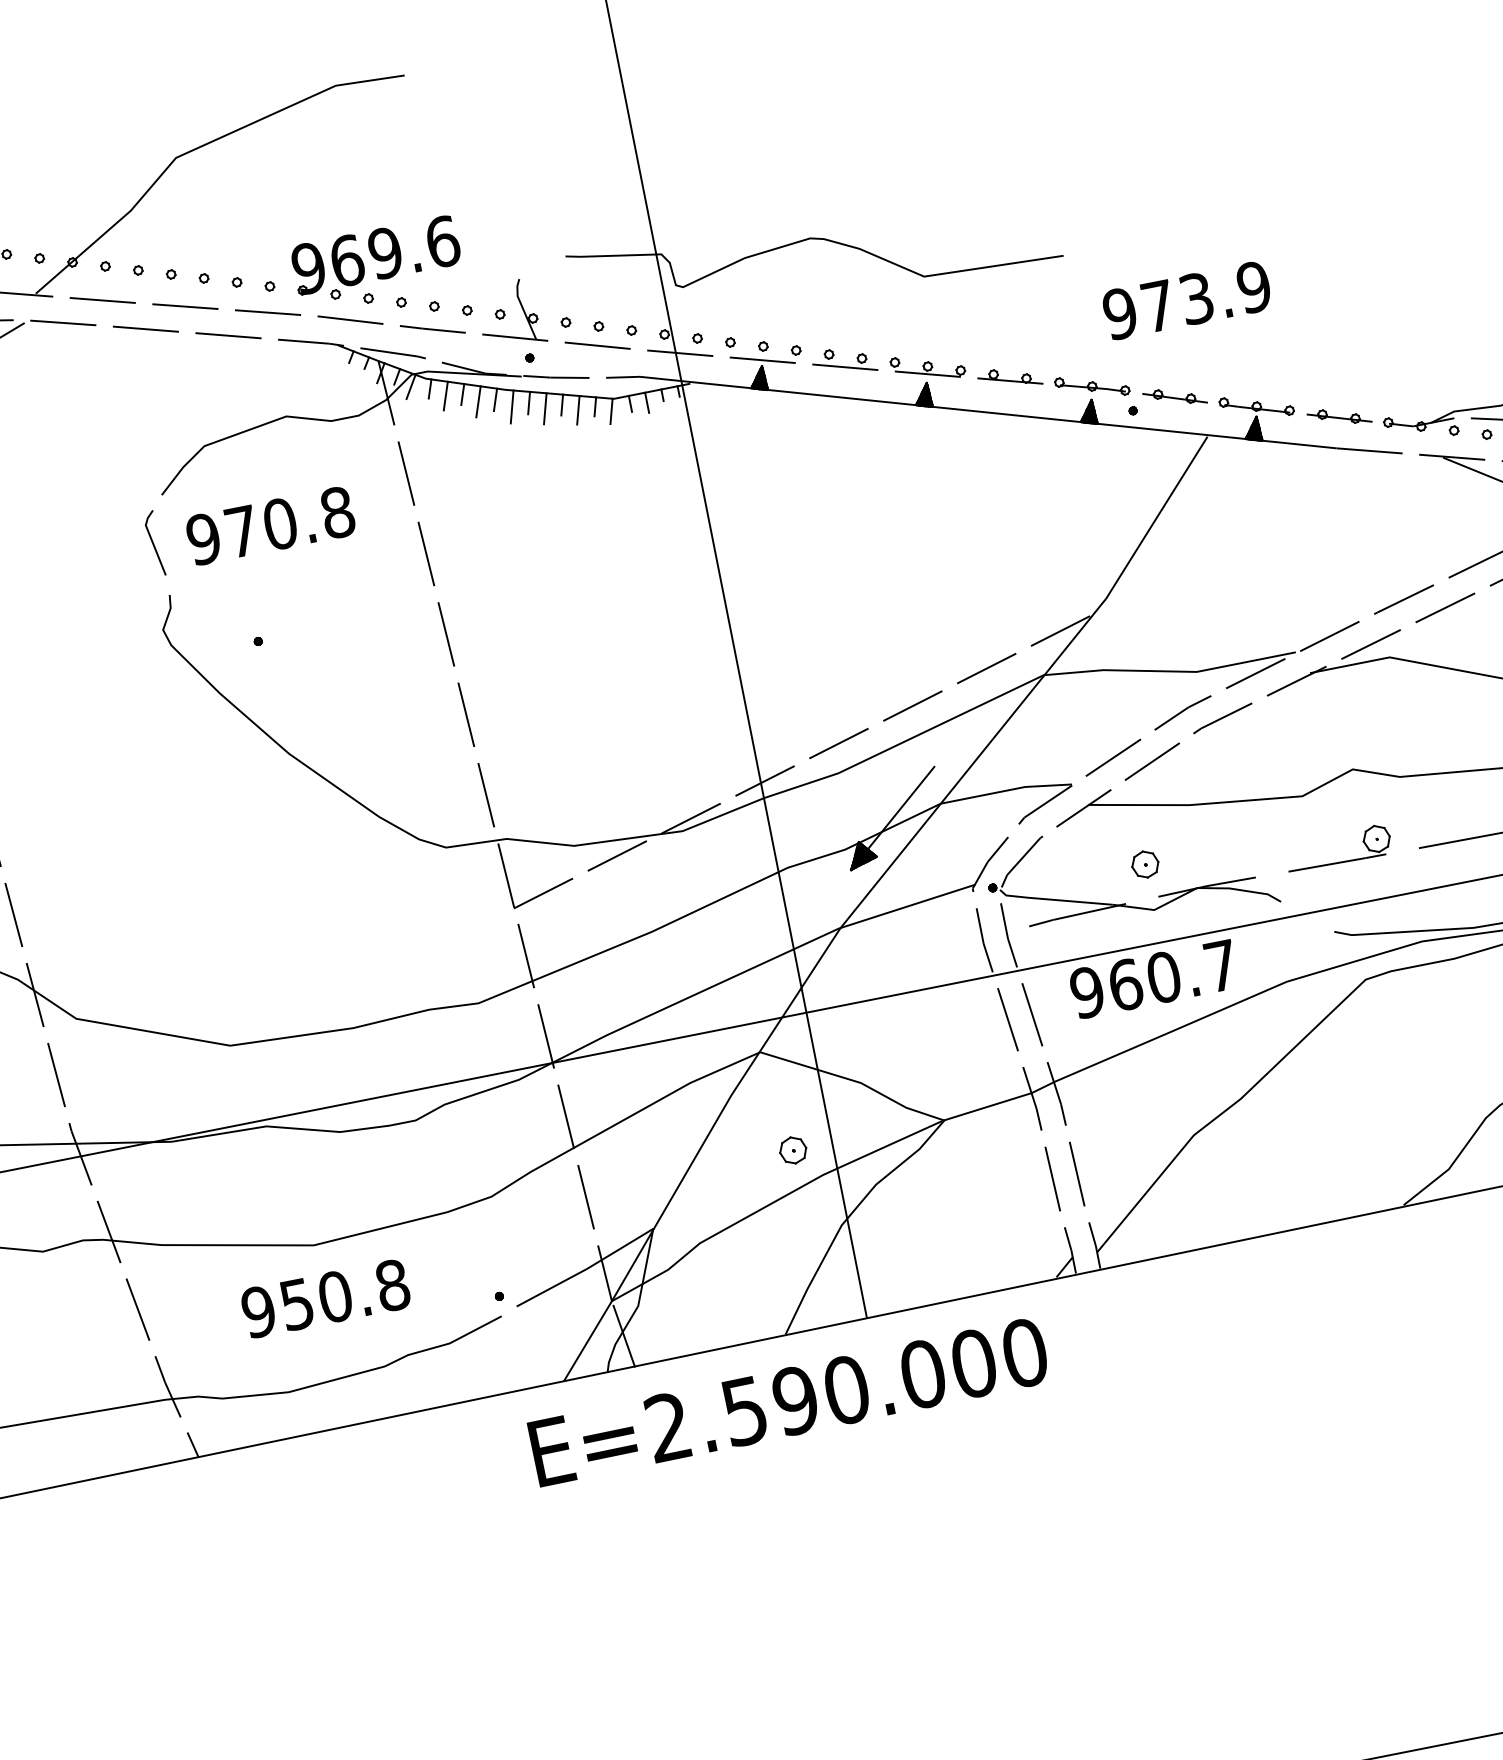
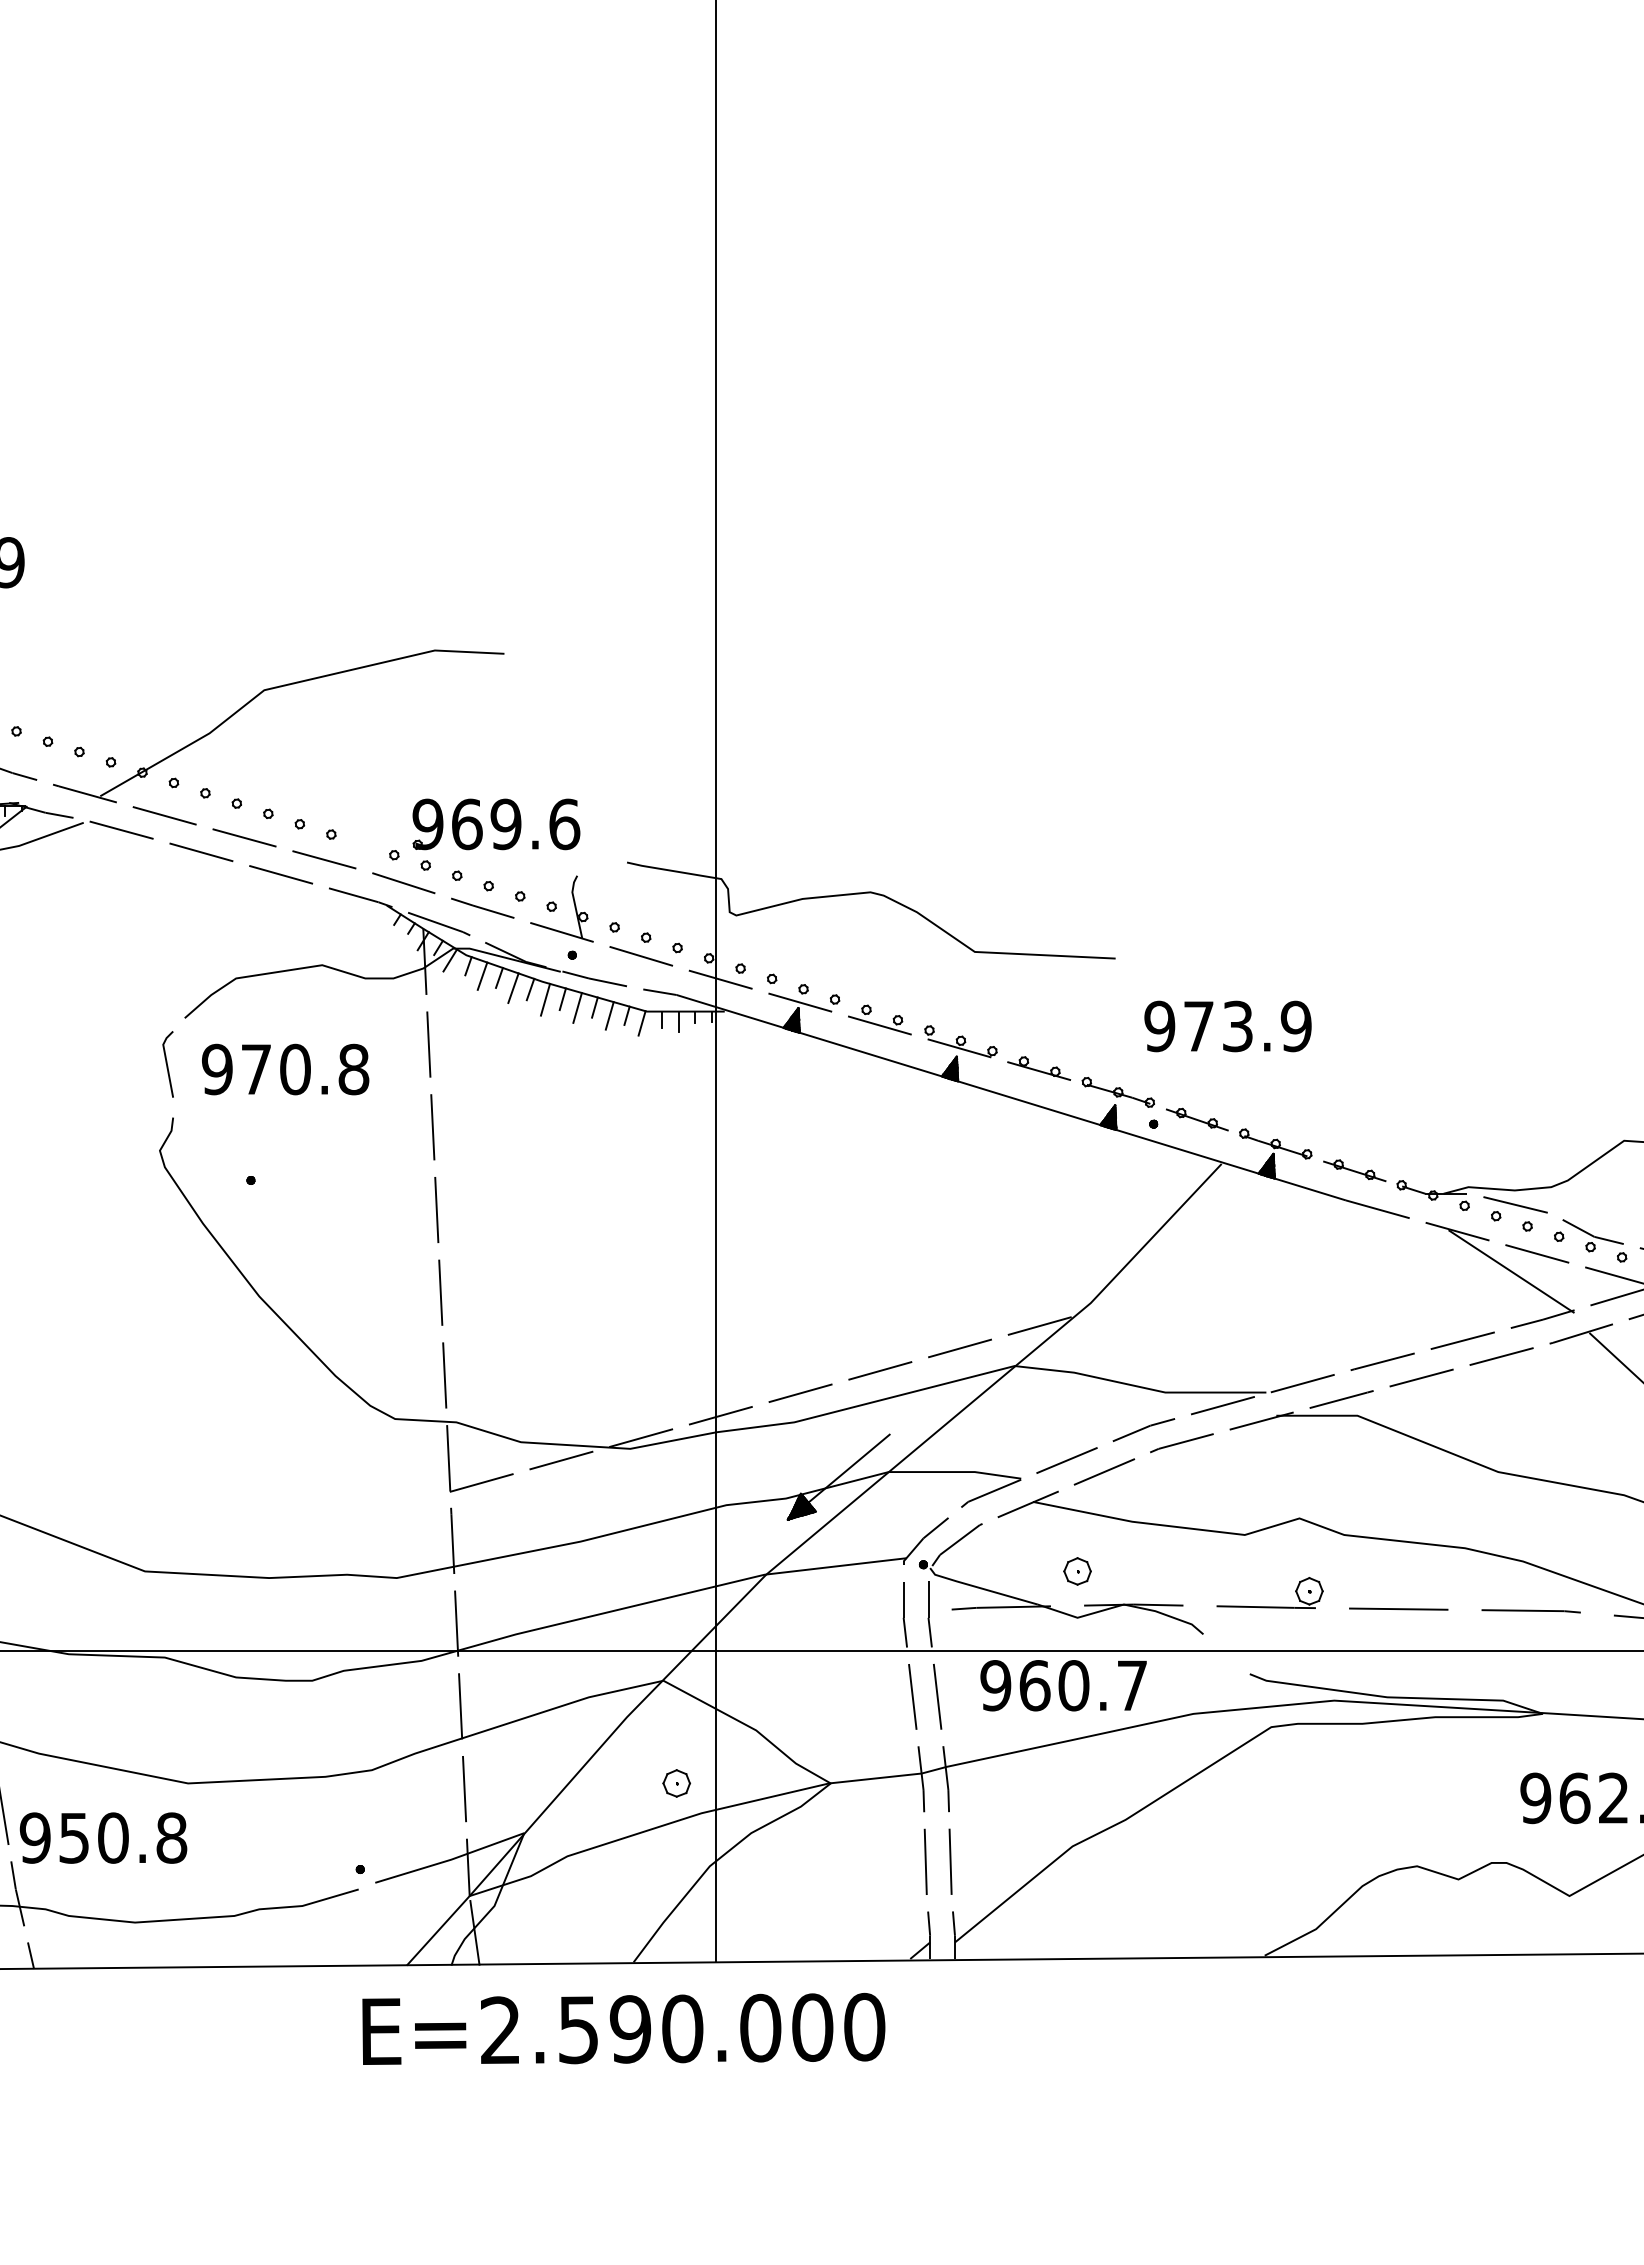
part: (376, 255) -> (496, 824), moved
text: (325, 1298) -> (103, 1837), moved

